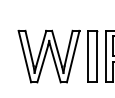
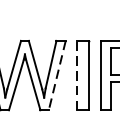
line: (73, 56) -> (57, 75), solid -> dashed
line: (88, 56) -> (77, 75), solid -> dashed

